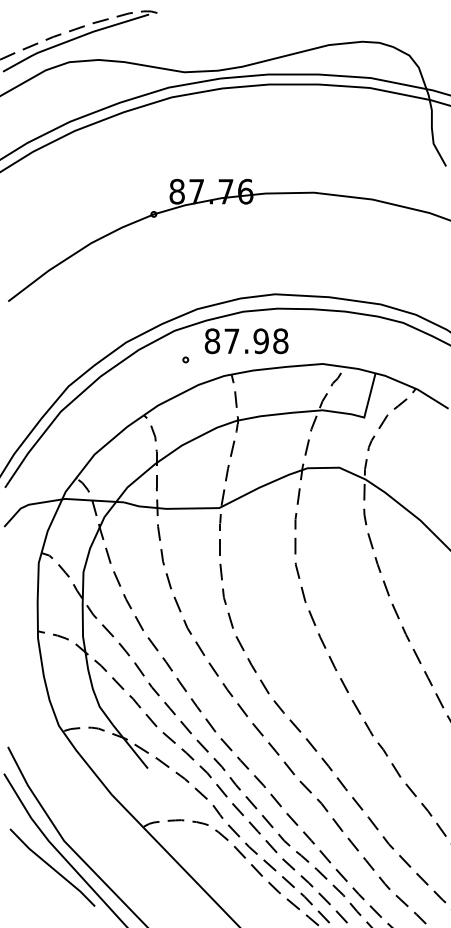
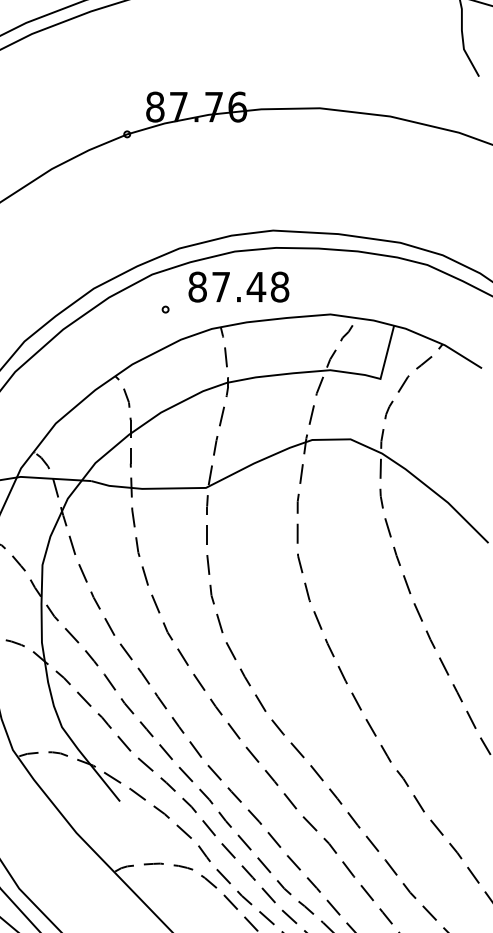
text: (261, 341) -> (256, 287), 87.98 -> 87.48

